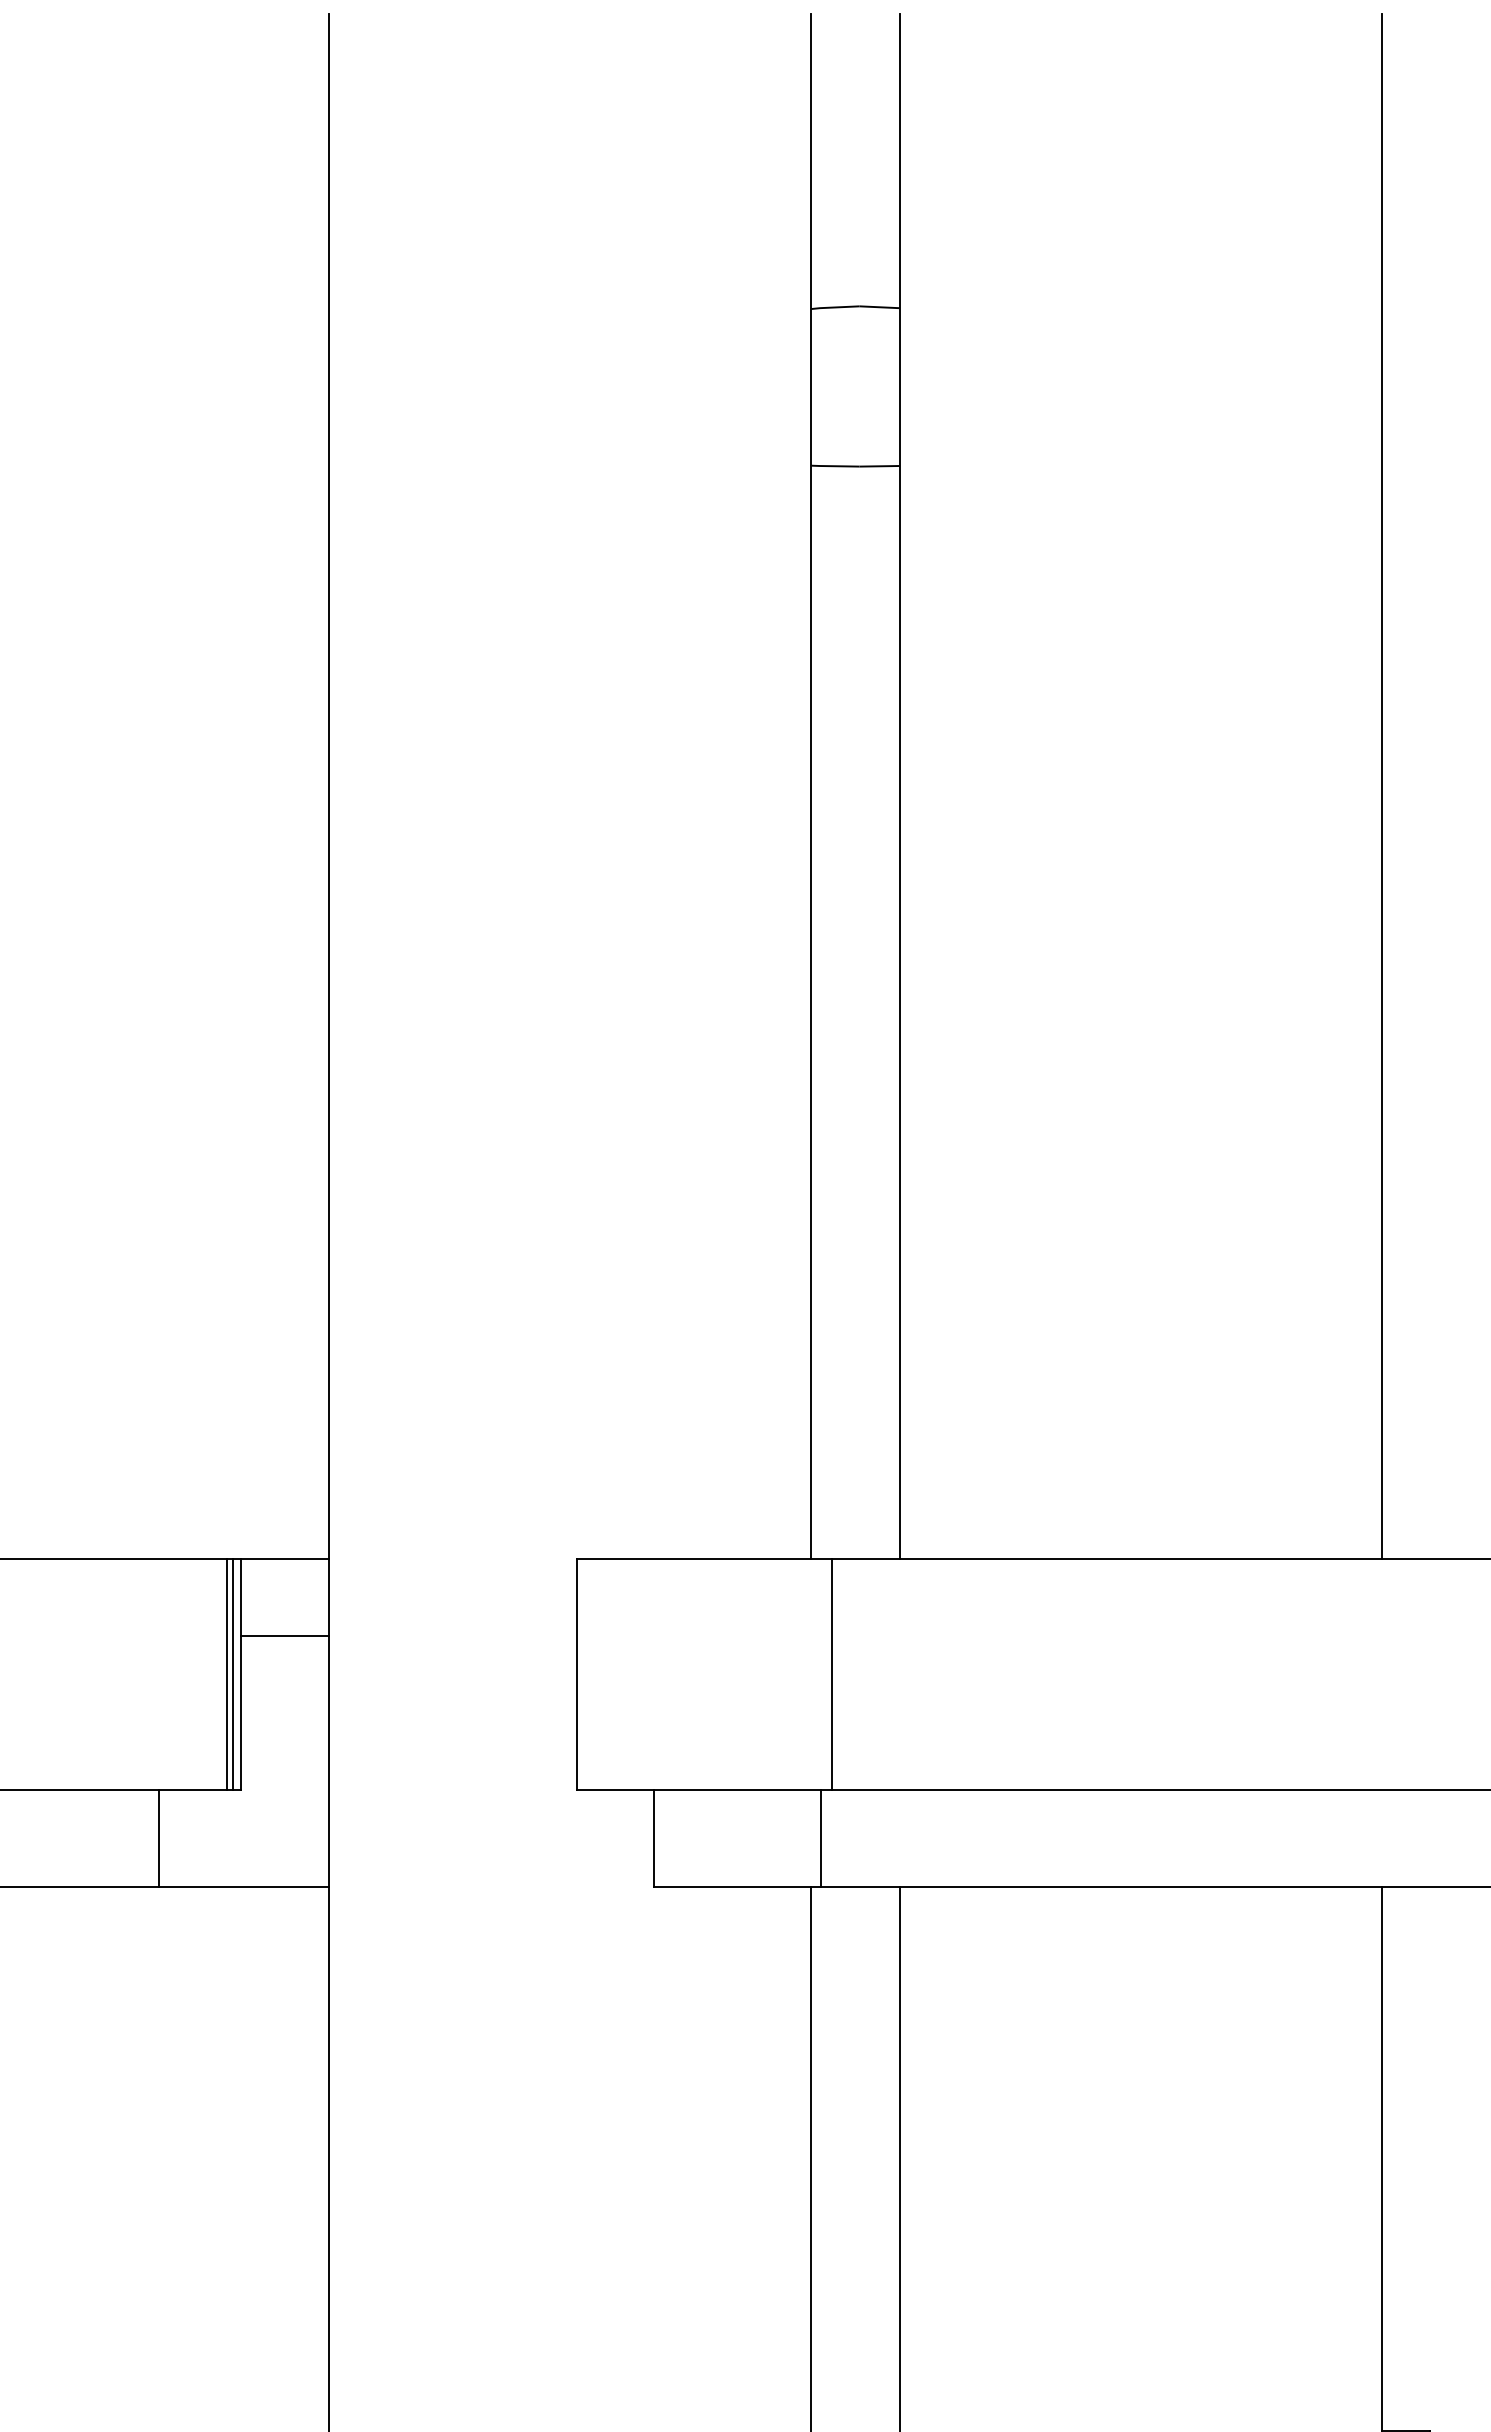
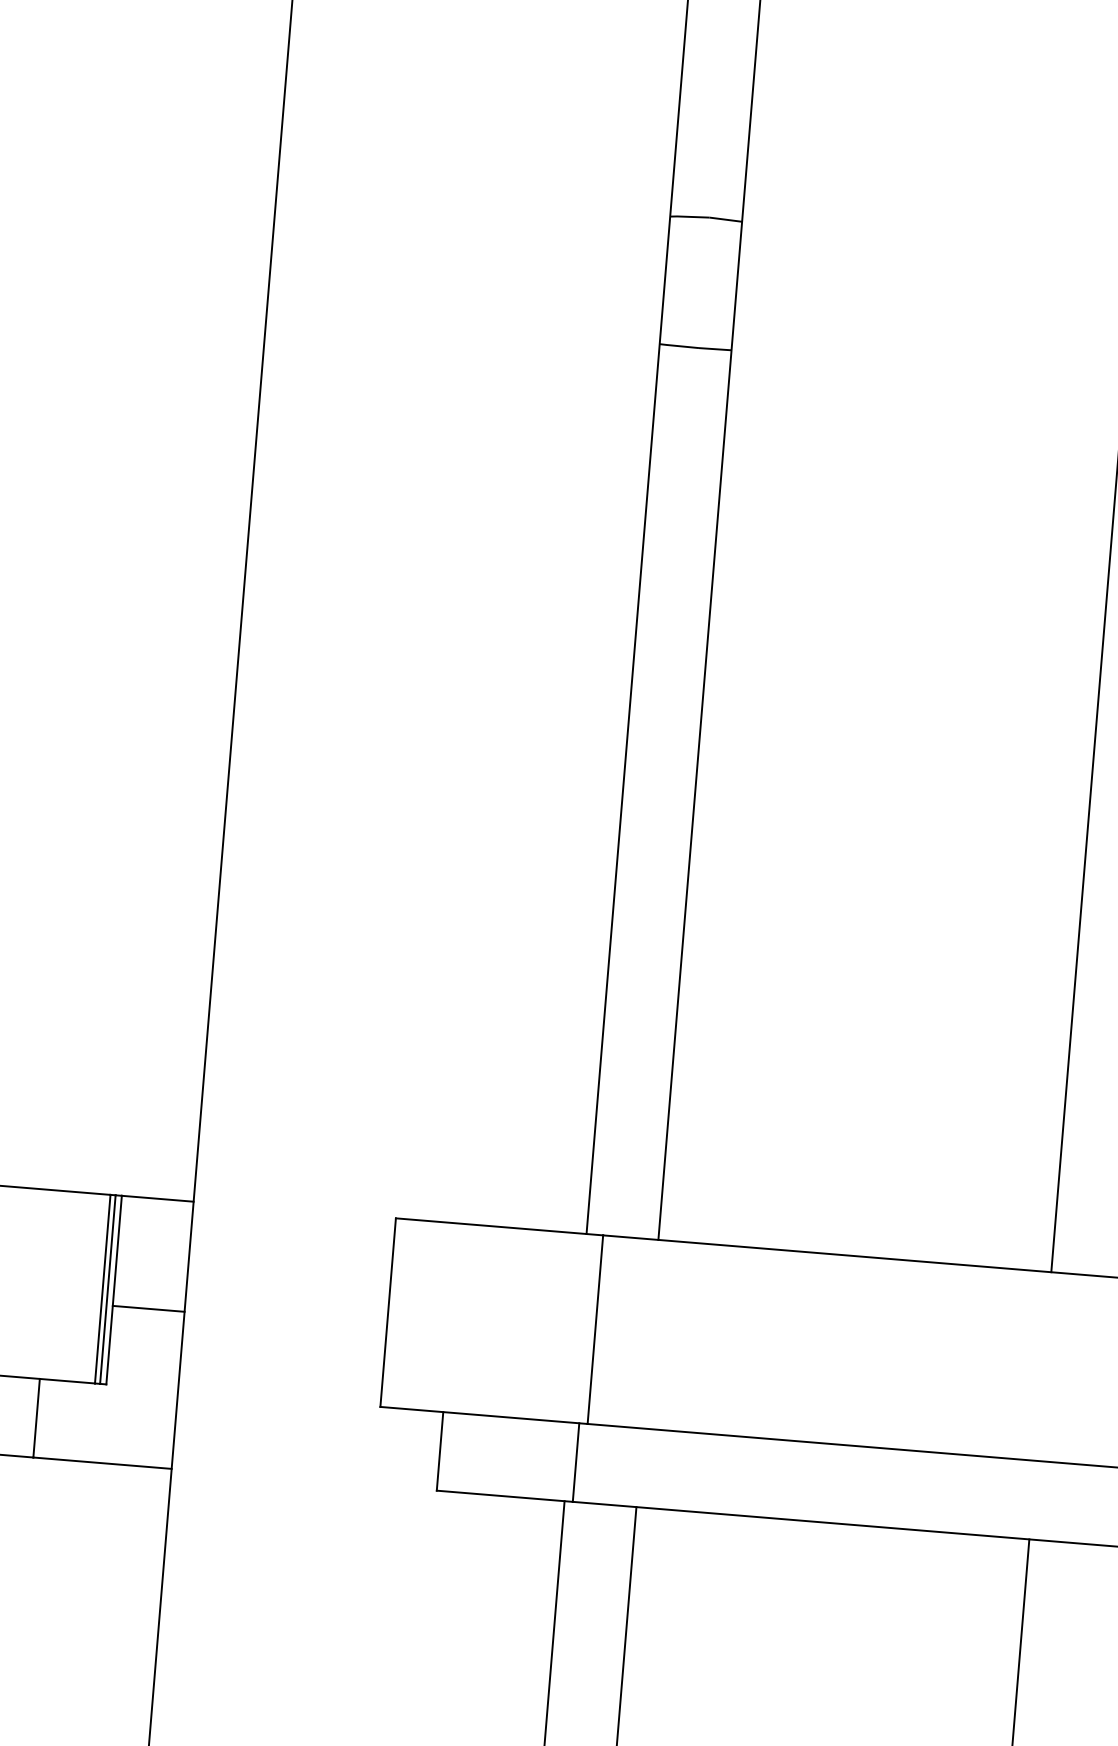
line: (284, 1635) -> (148, 1308), moved

